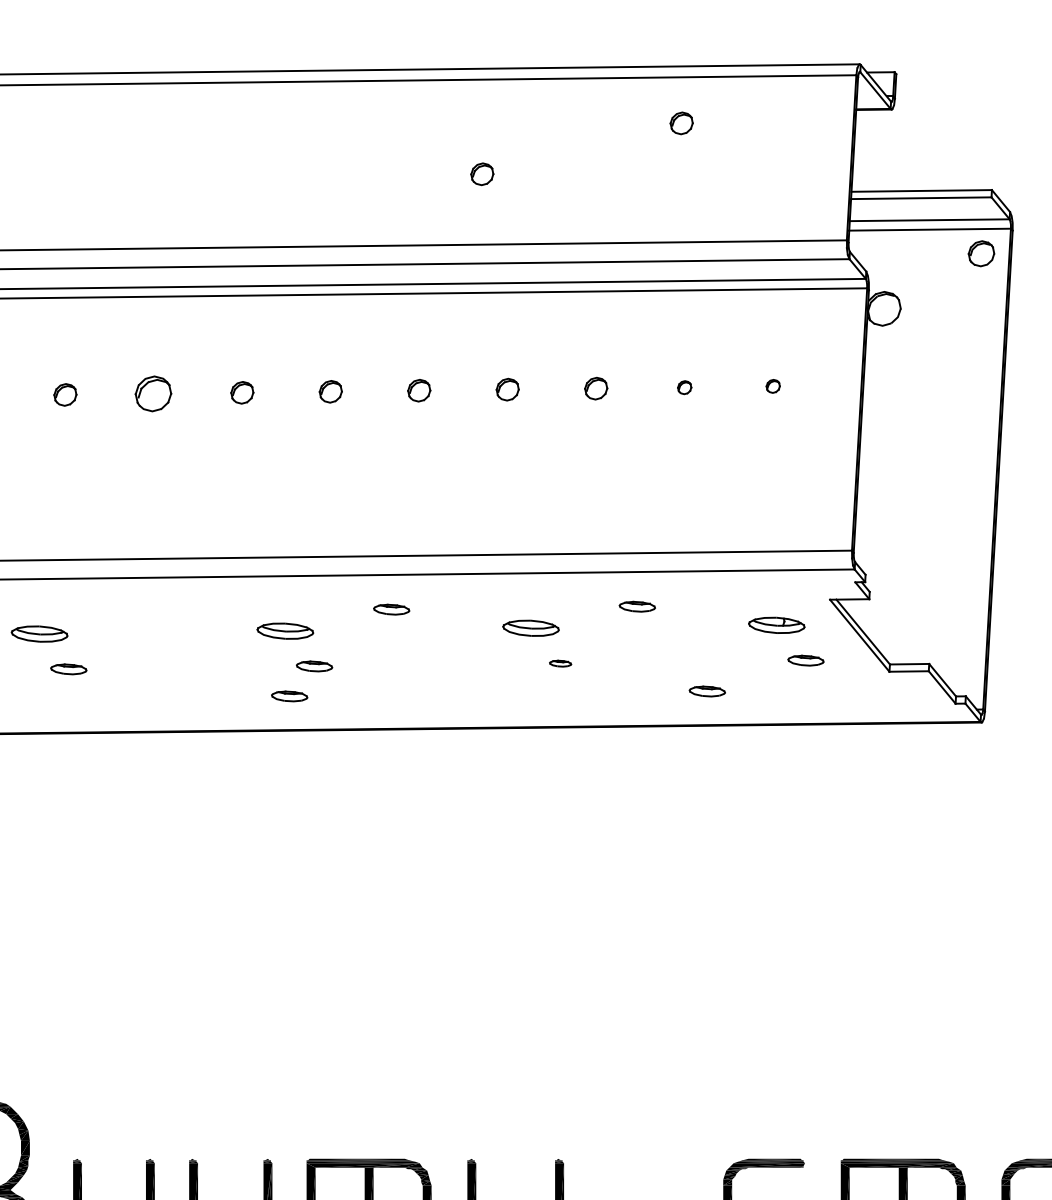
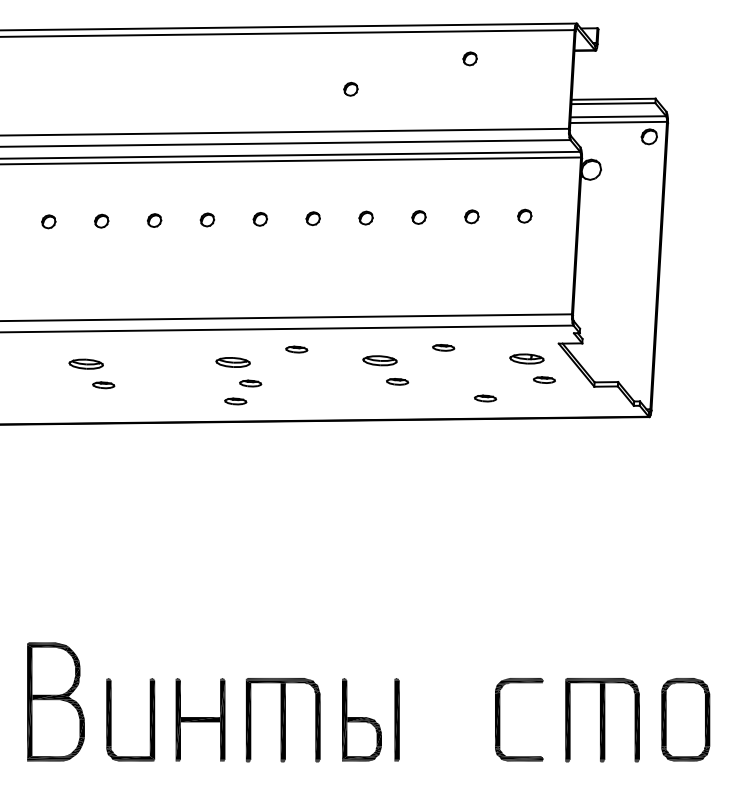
part: (772, 385) -> (524, 215), size x1.67
part: (683, 387) -> (471, 216), size x1.67
part: (153, 393) -> (154, 220), size x0.62
part: (560, 662) -> (397, 381), size x1.67

